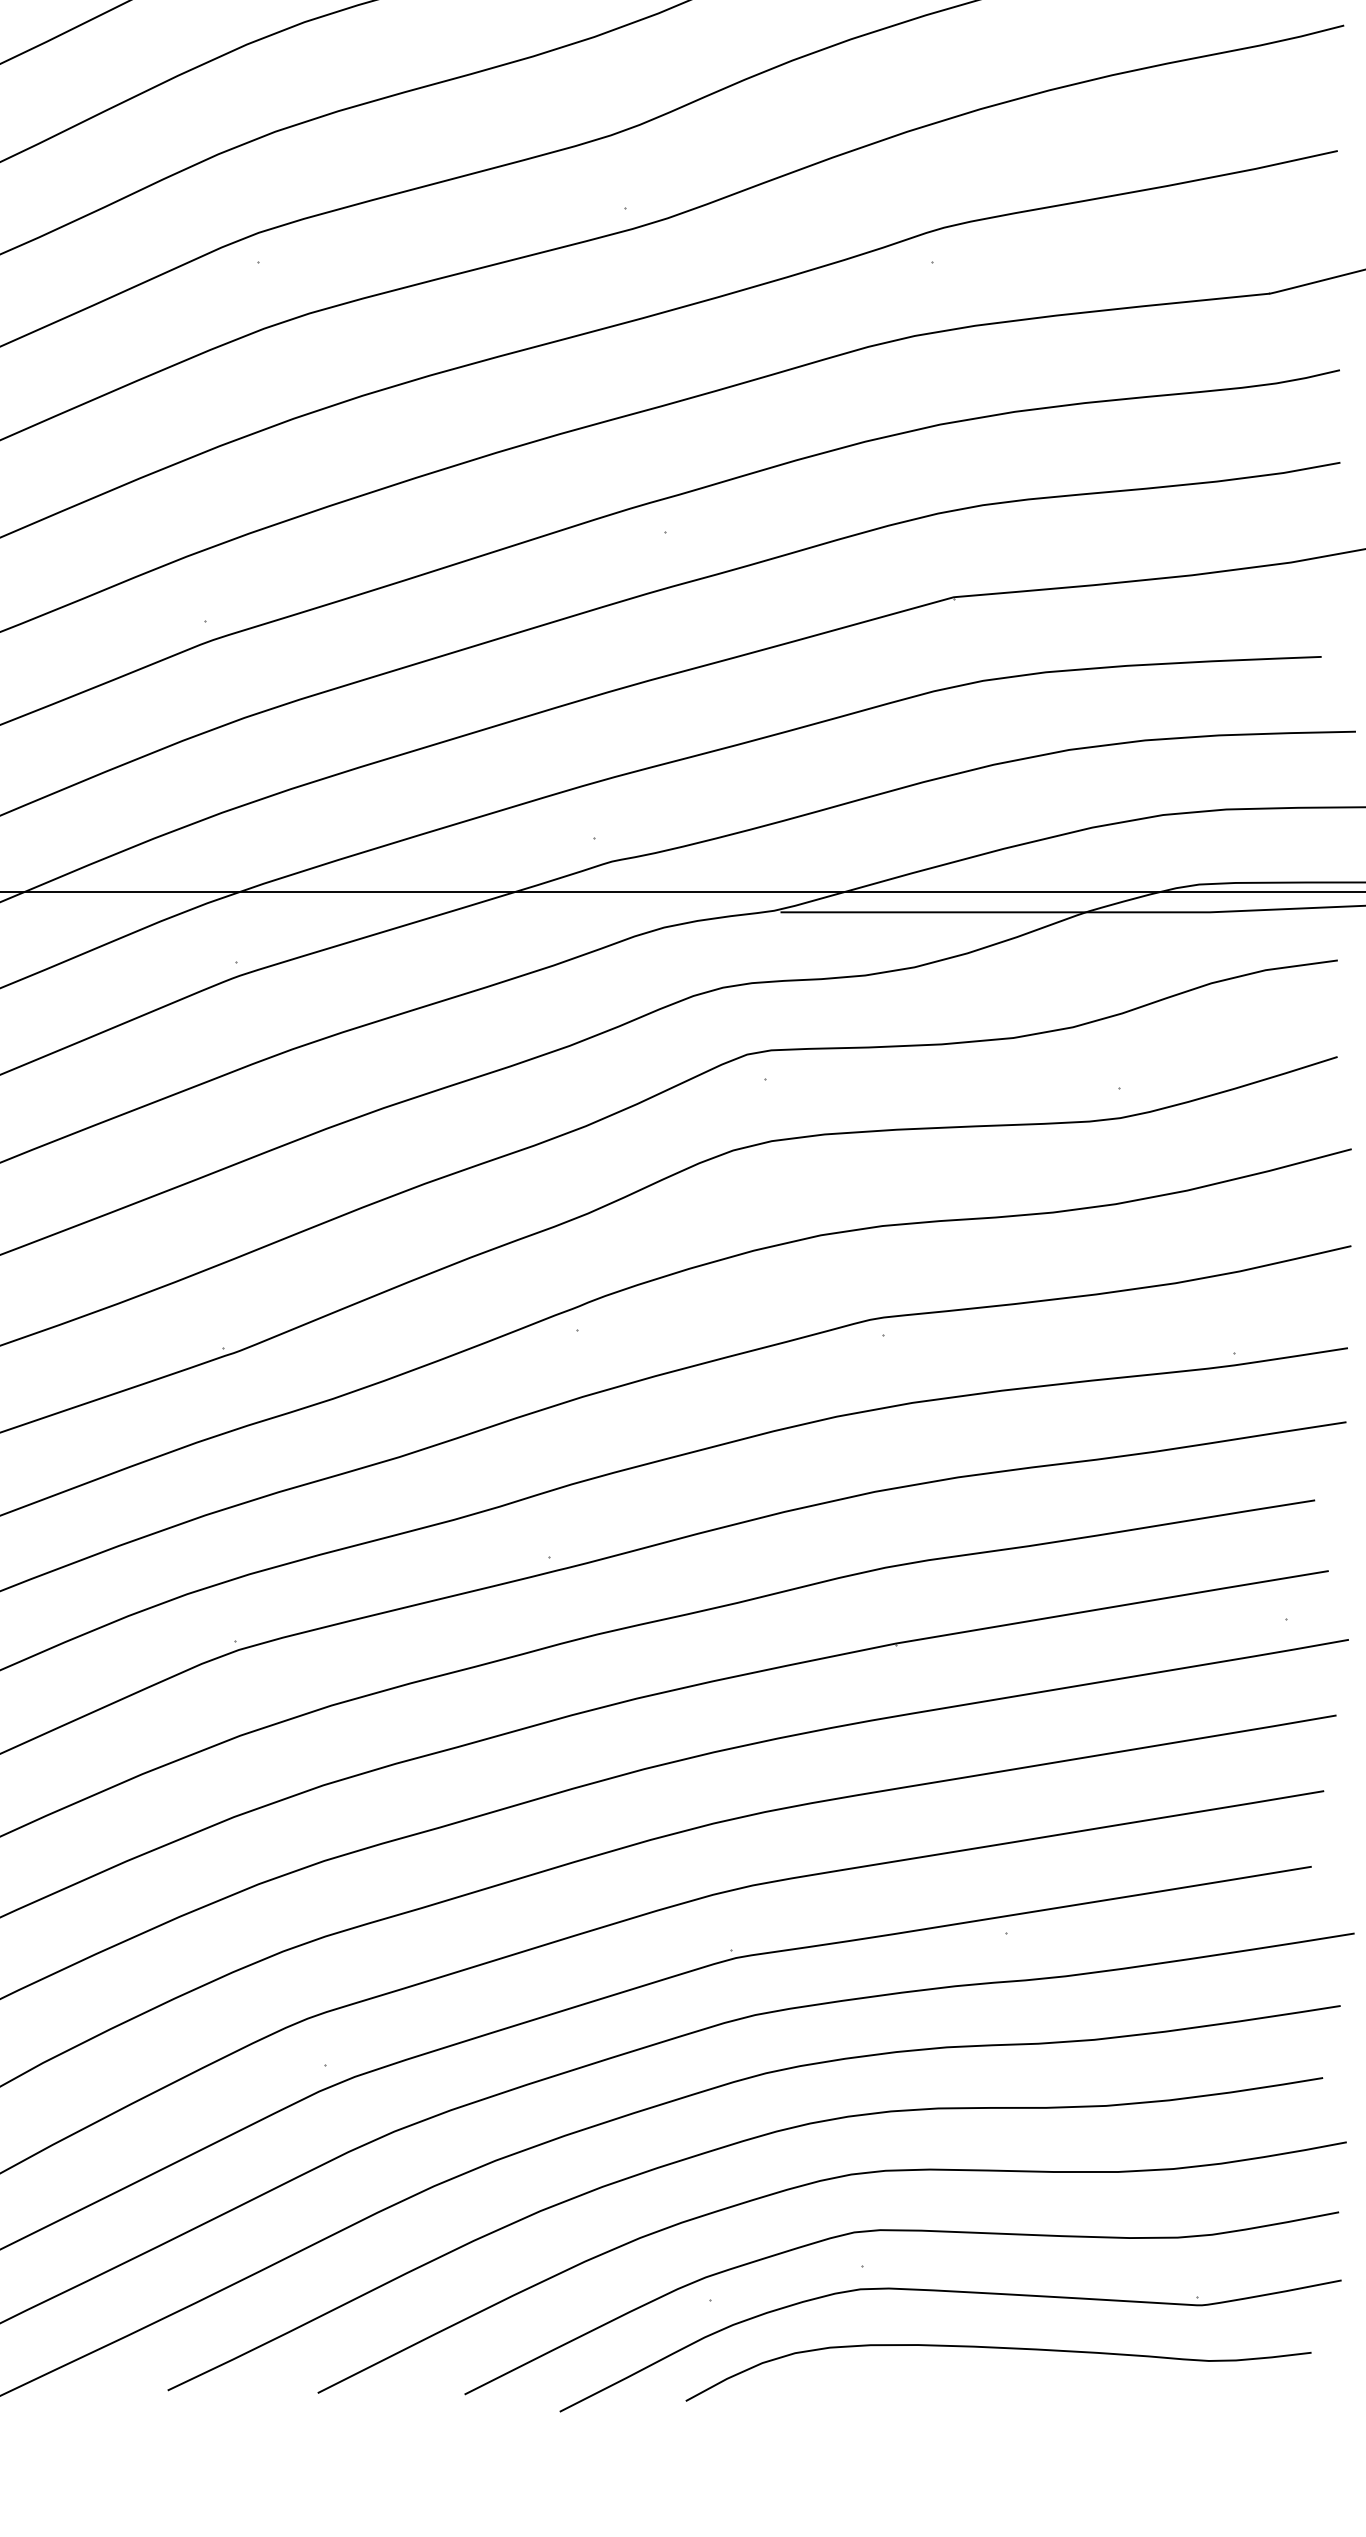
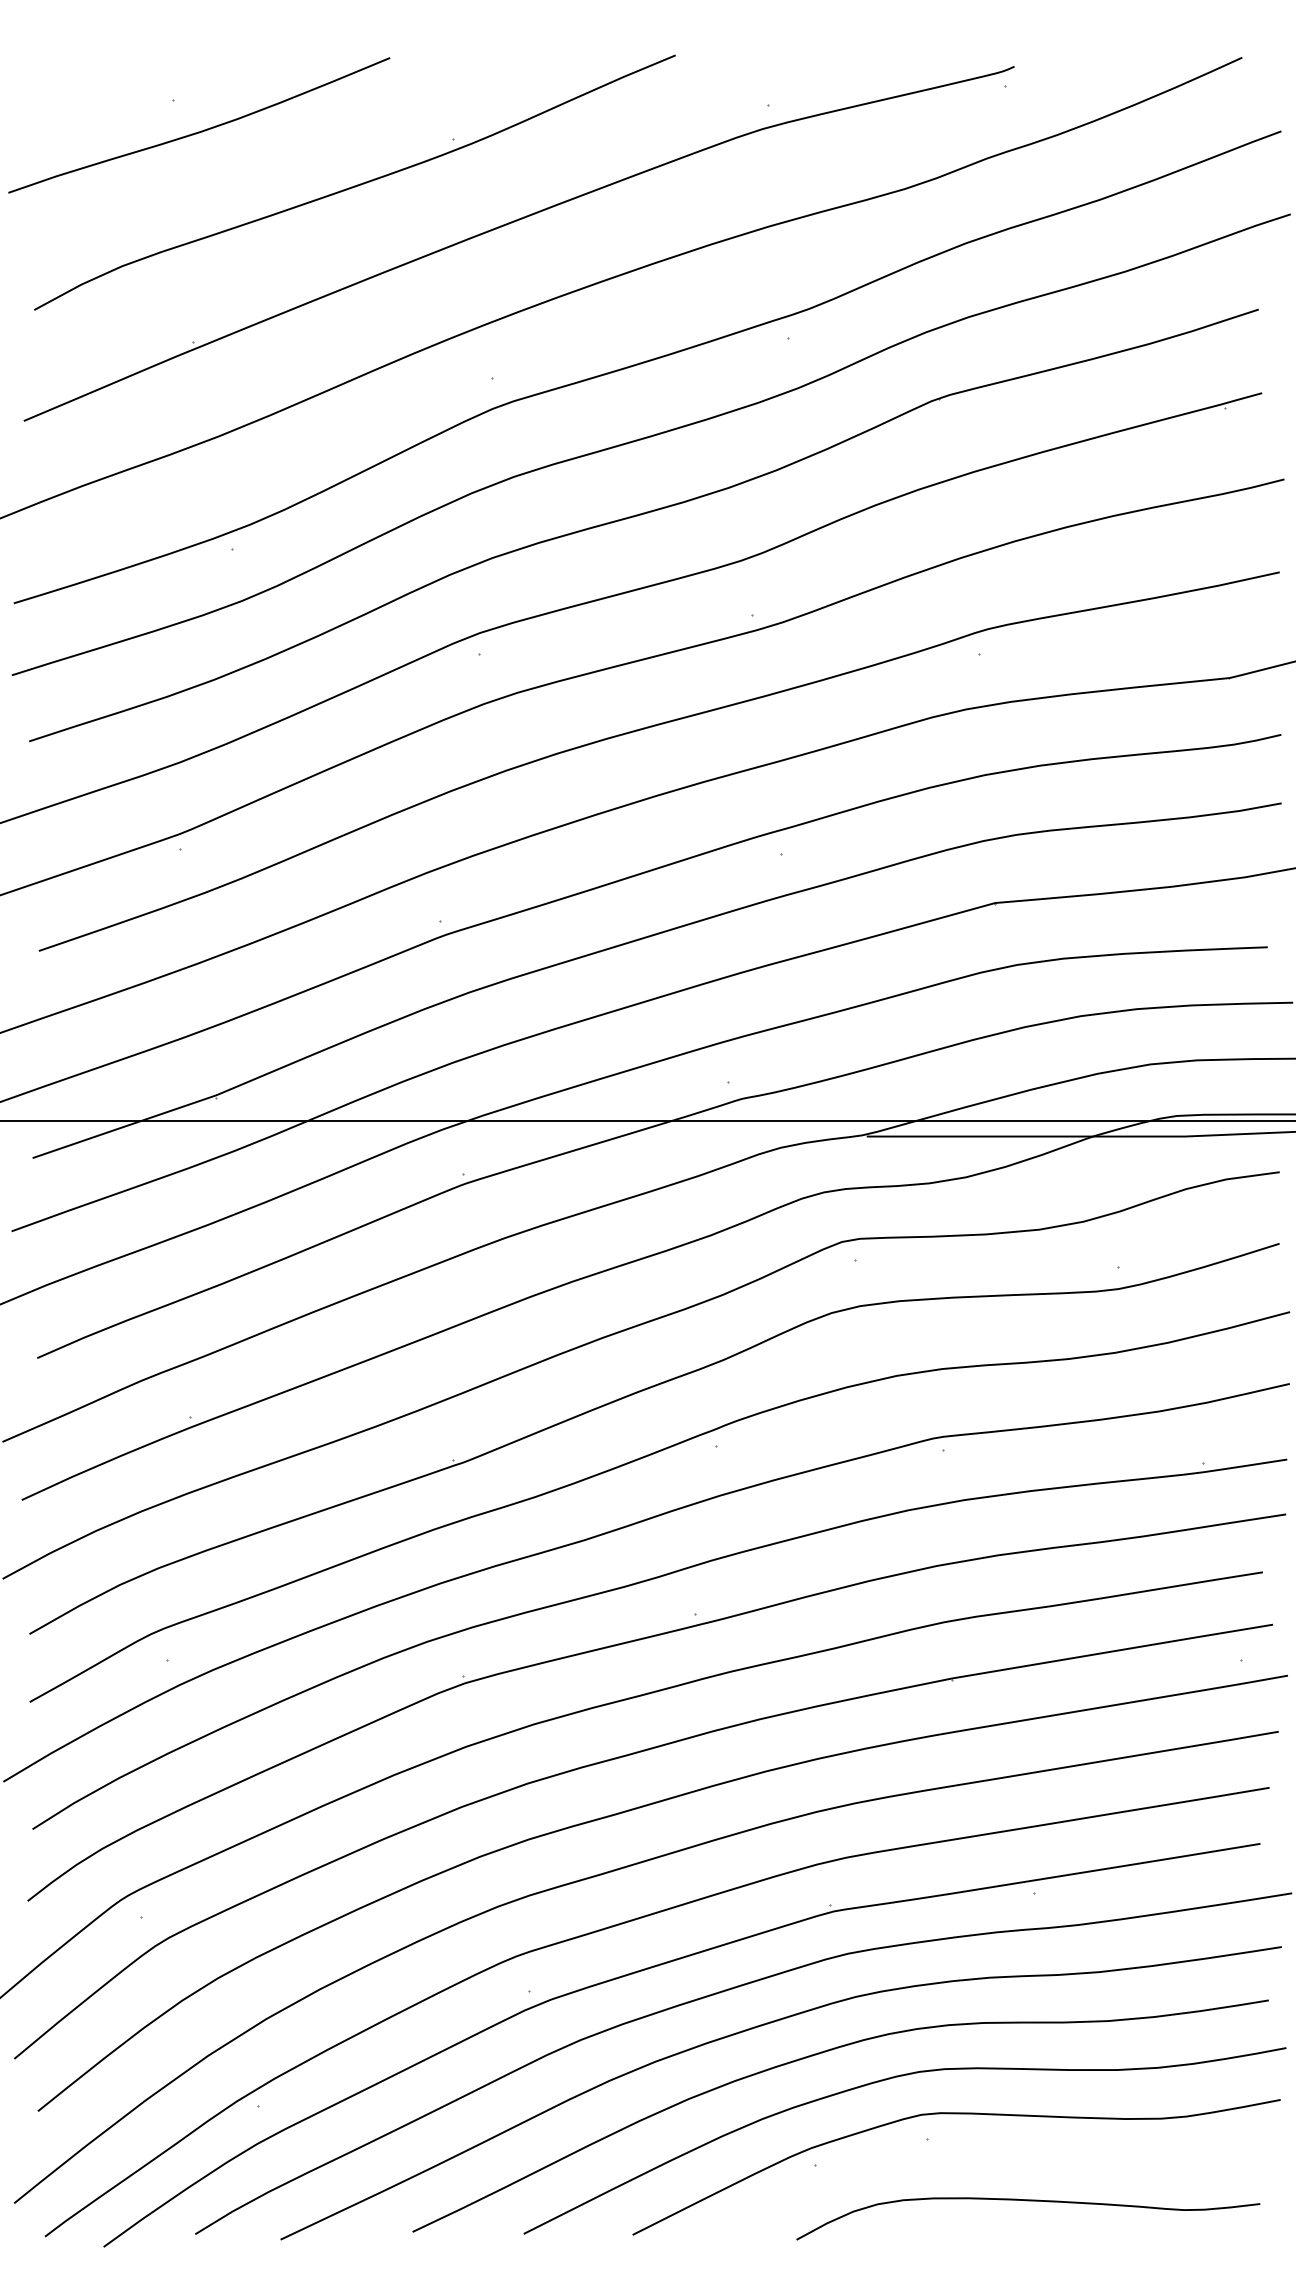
part: (950, 2292) -> (992, 2159), removed

